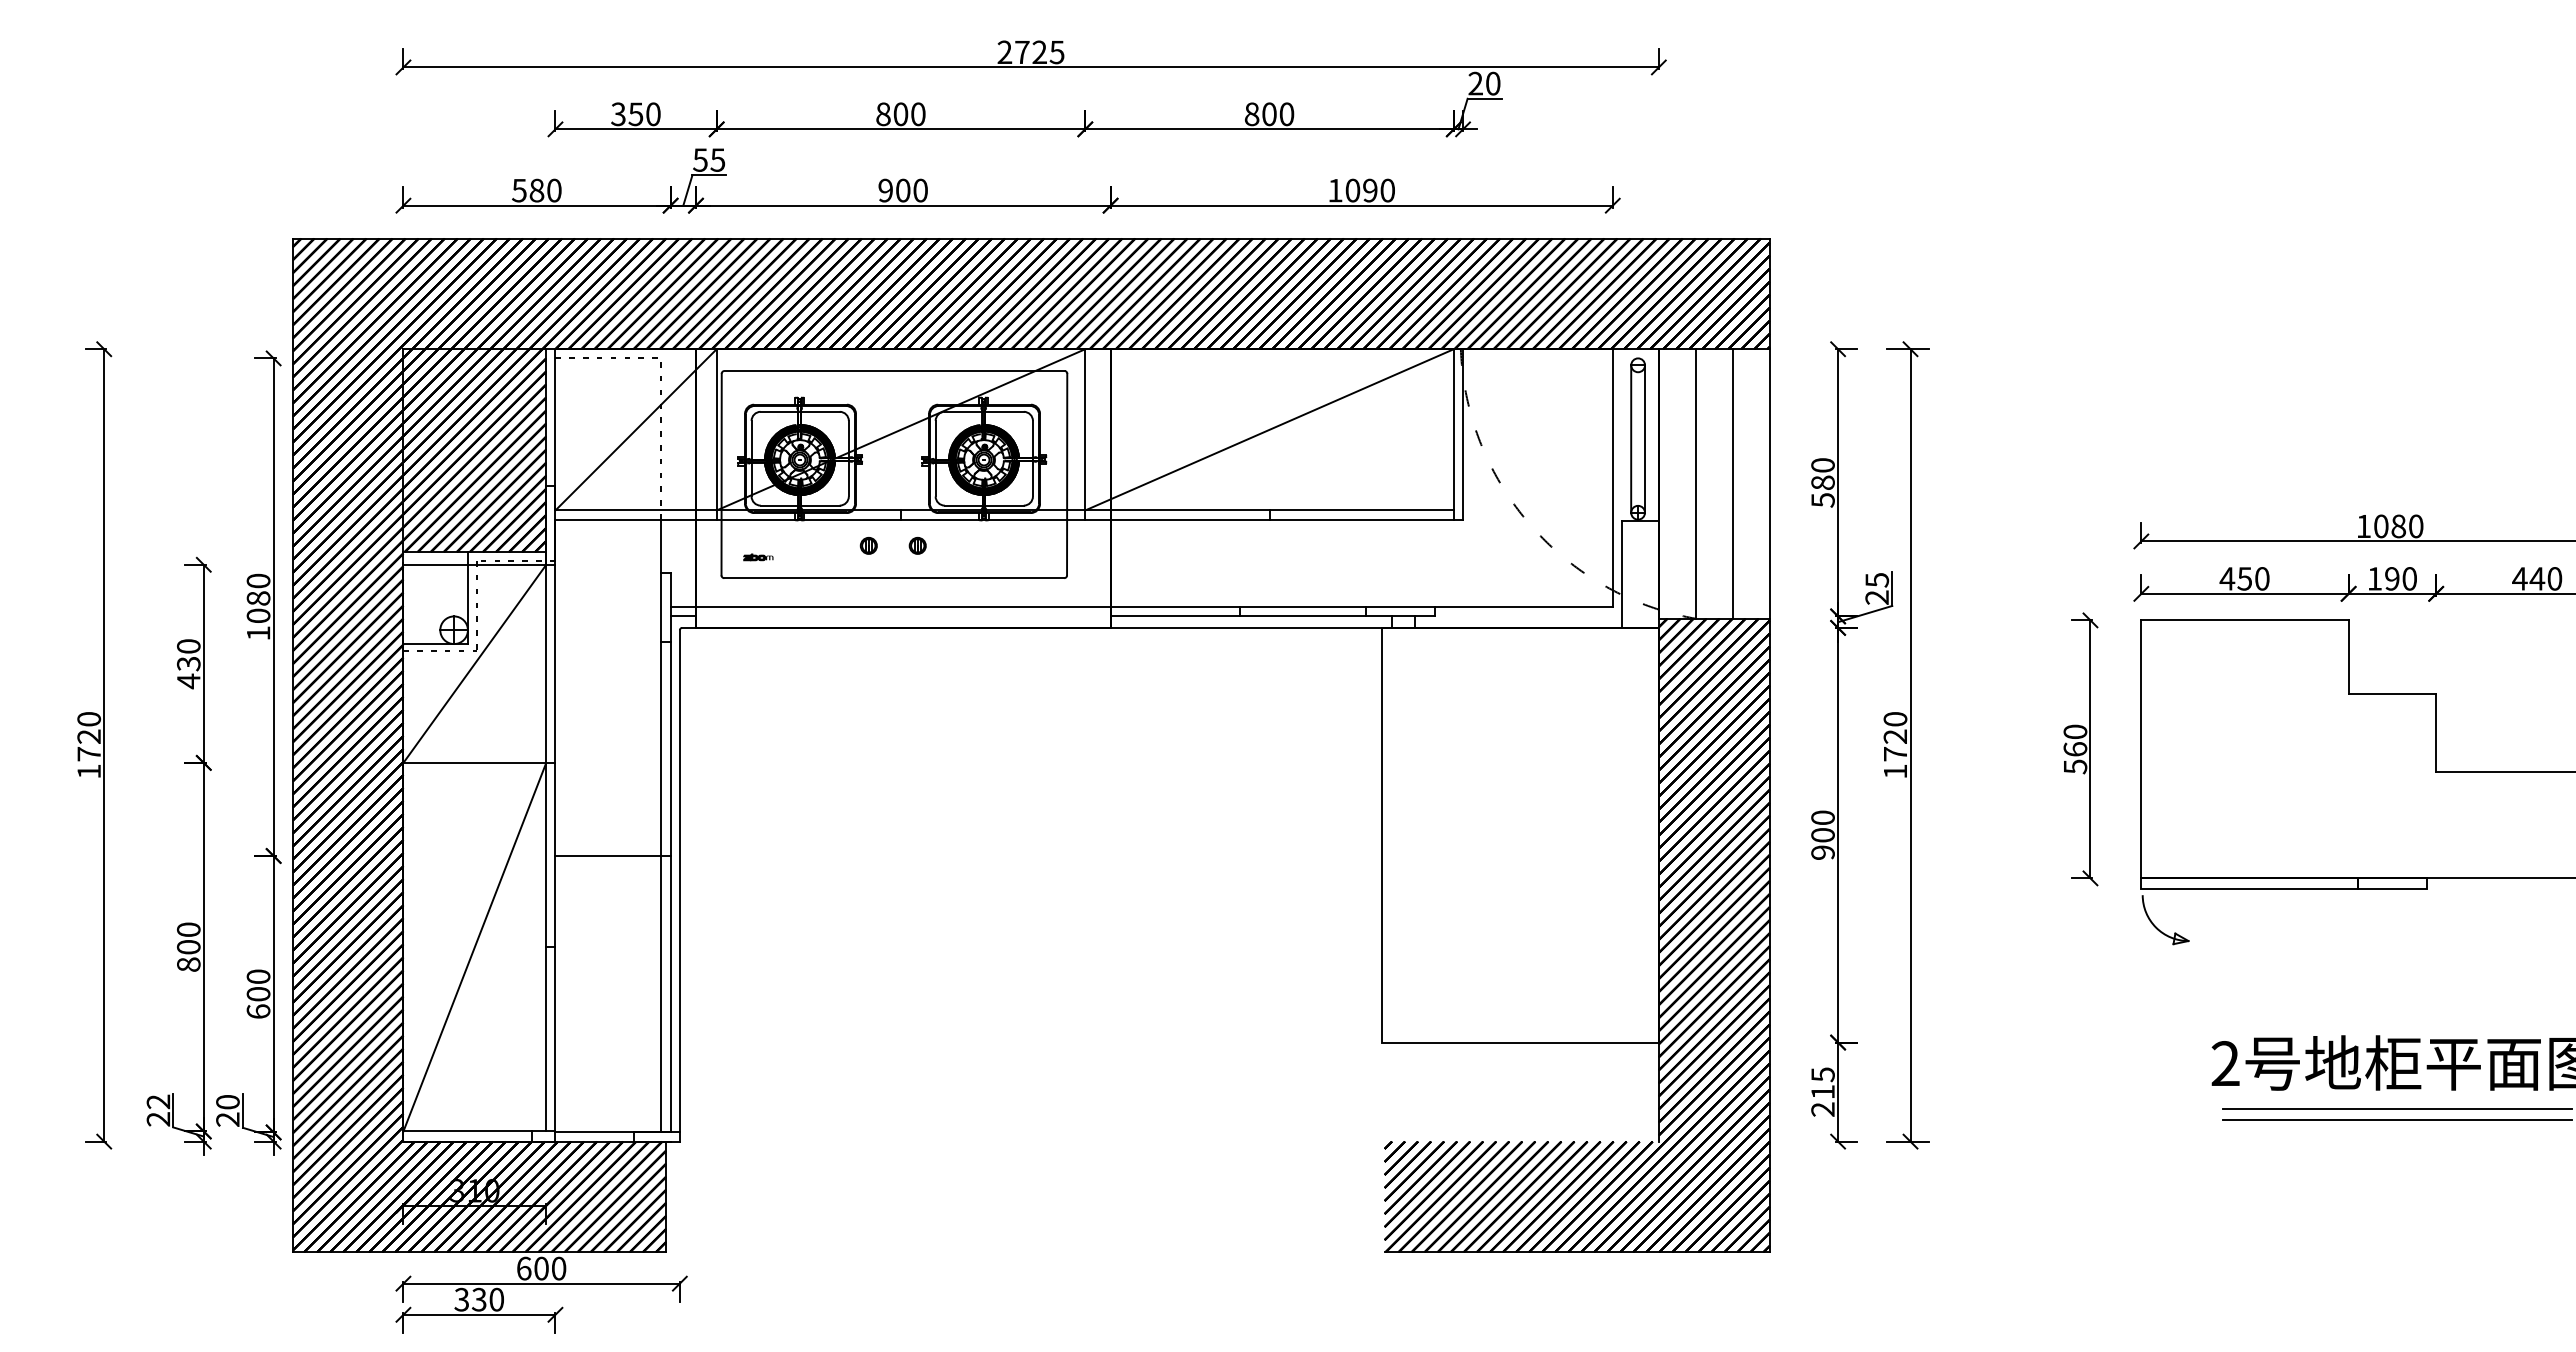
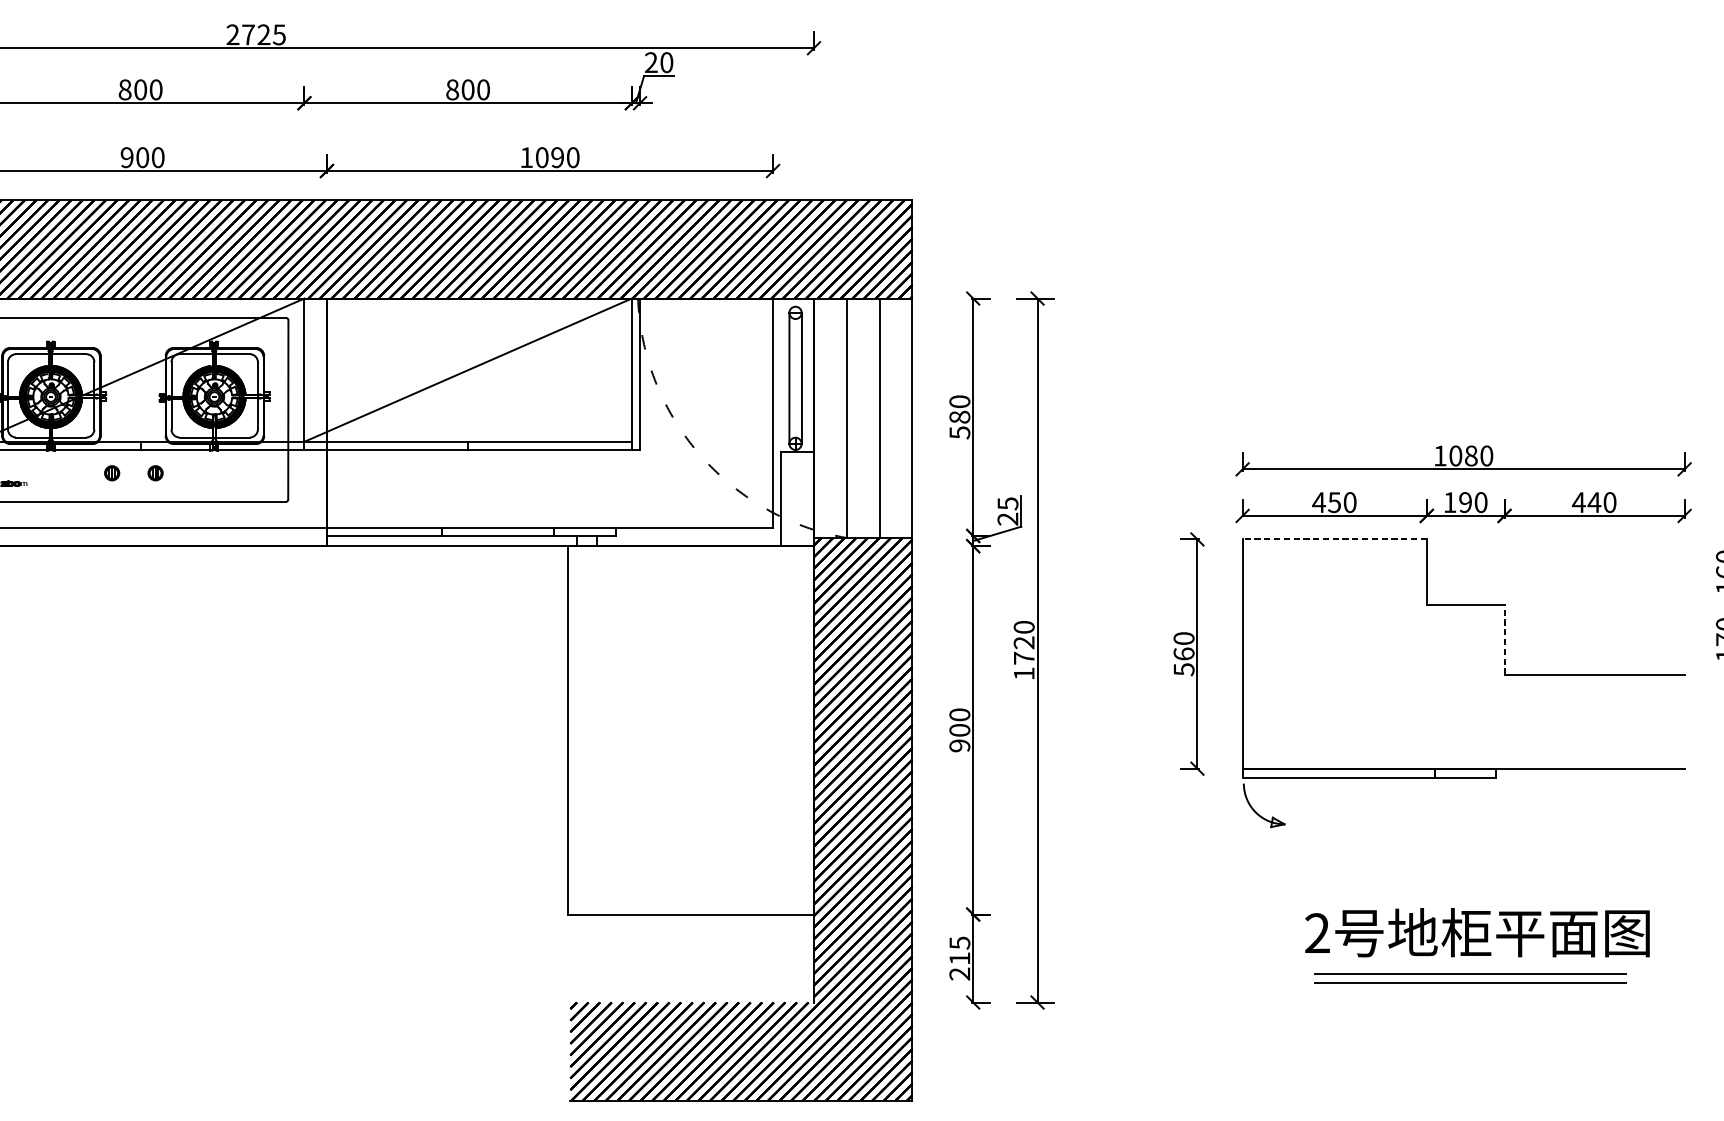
line: (2244, 620) -> (1334, 539), solid -> dashed
line: (2436, 732) -> (1504, 639), solid -> dashed

